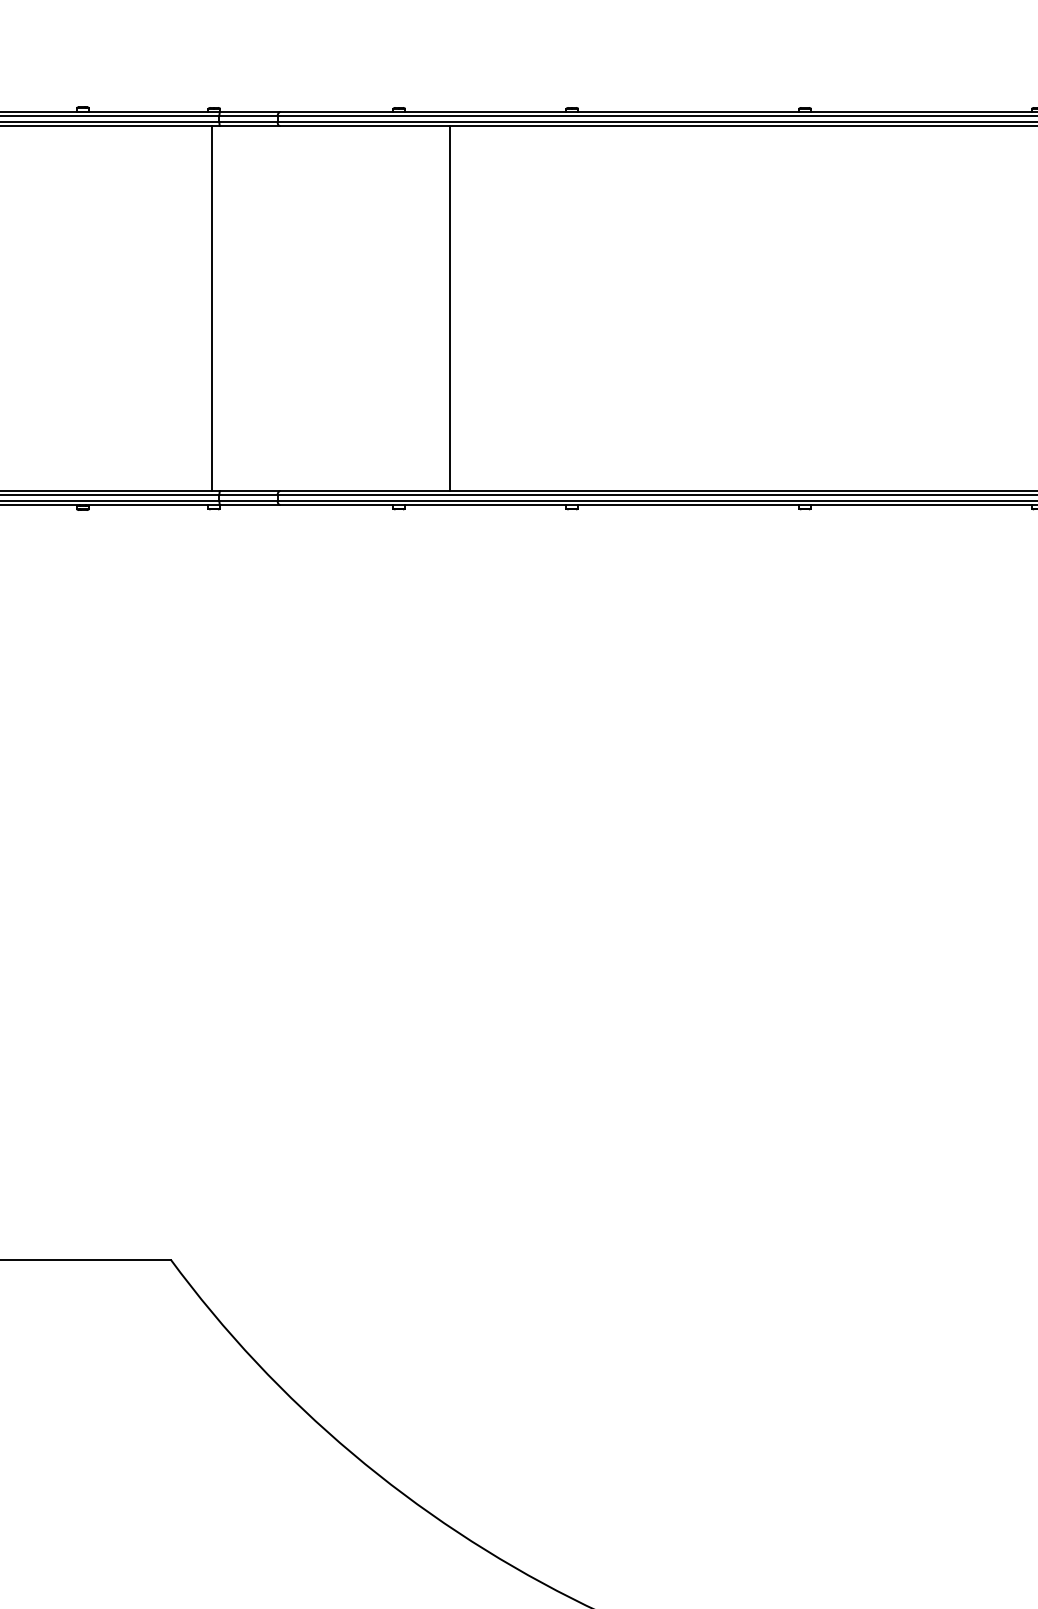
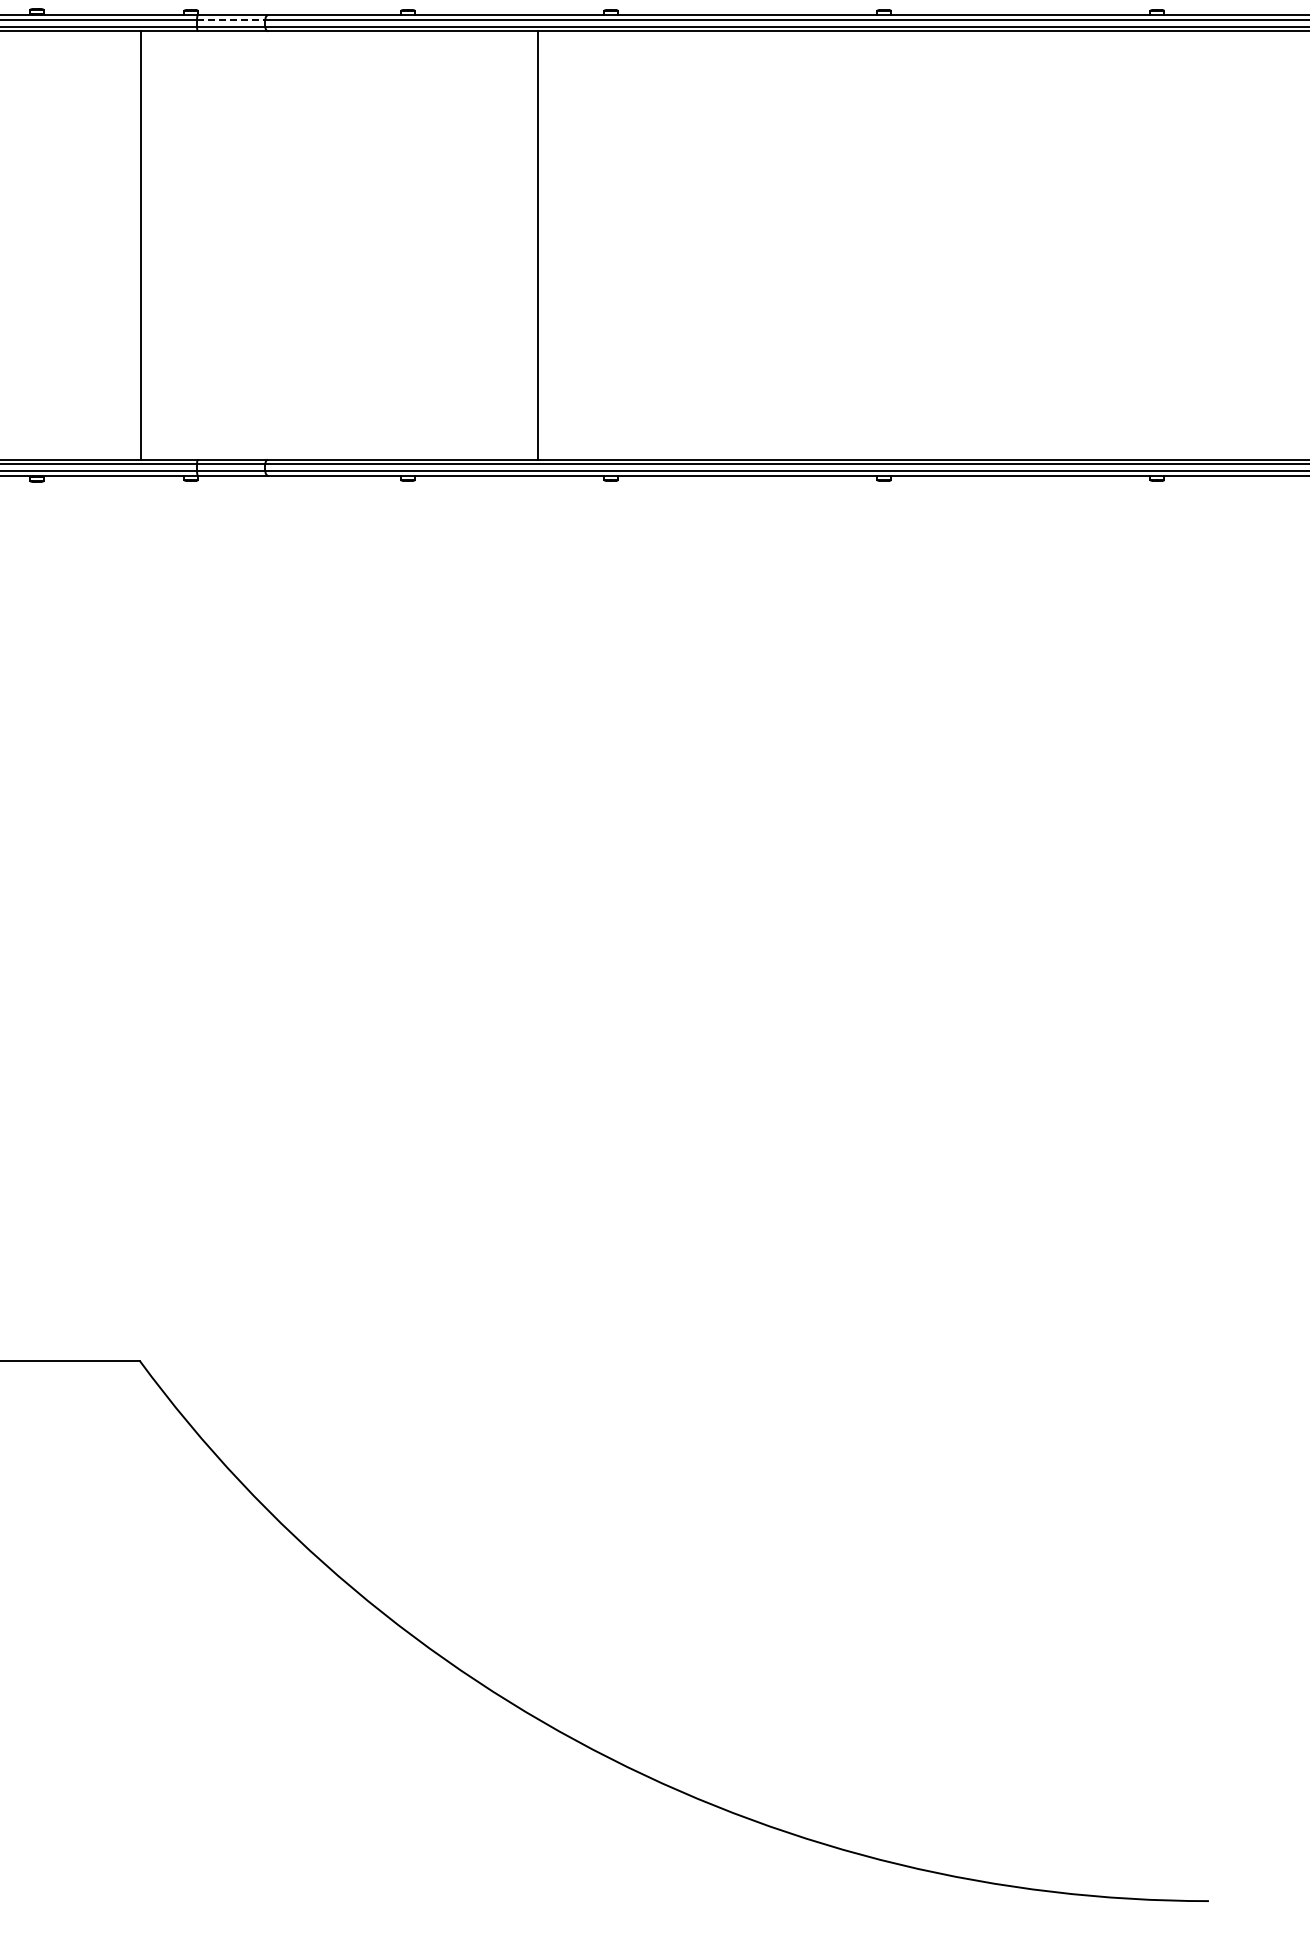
line: (248, 116) -> (231, 19), solid -> dashed
line: (212, 308) -> (141, 245), moved
line: (449, 308) -> (538, 245), moved

